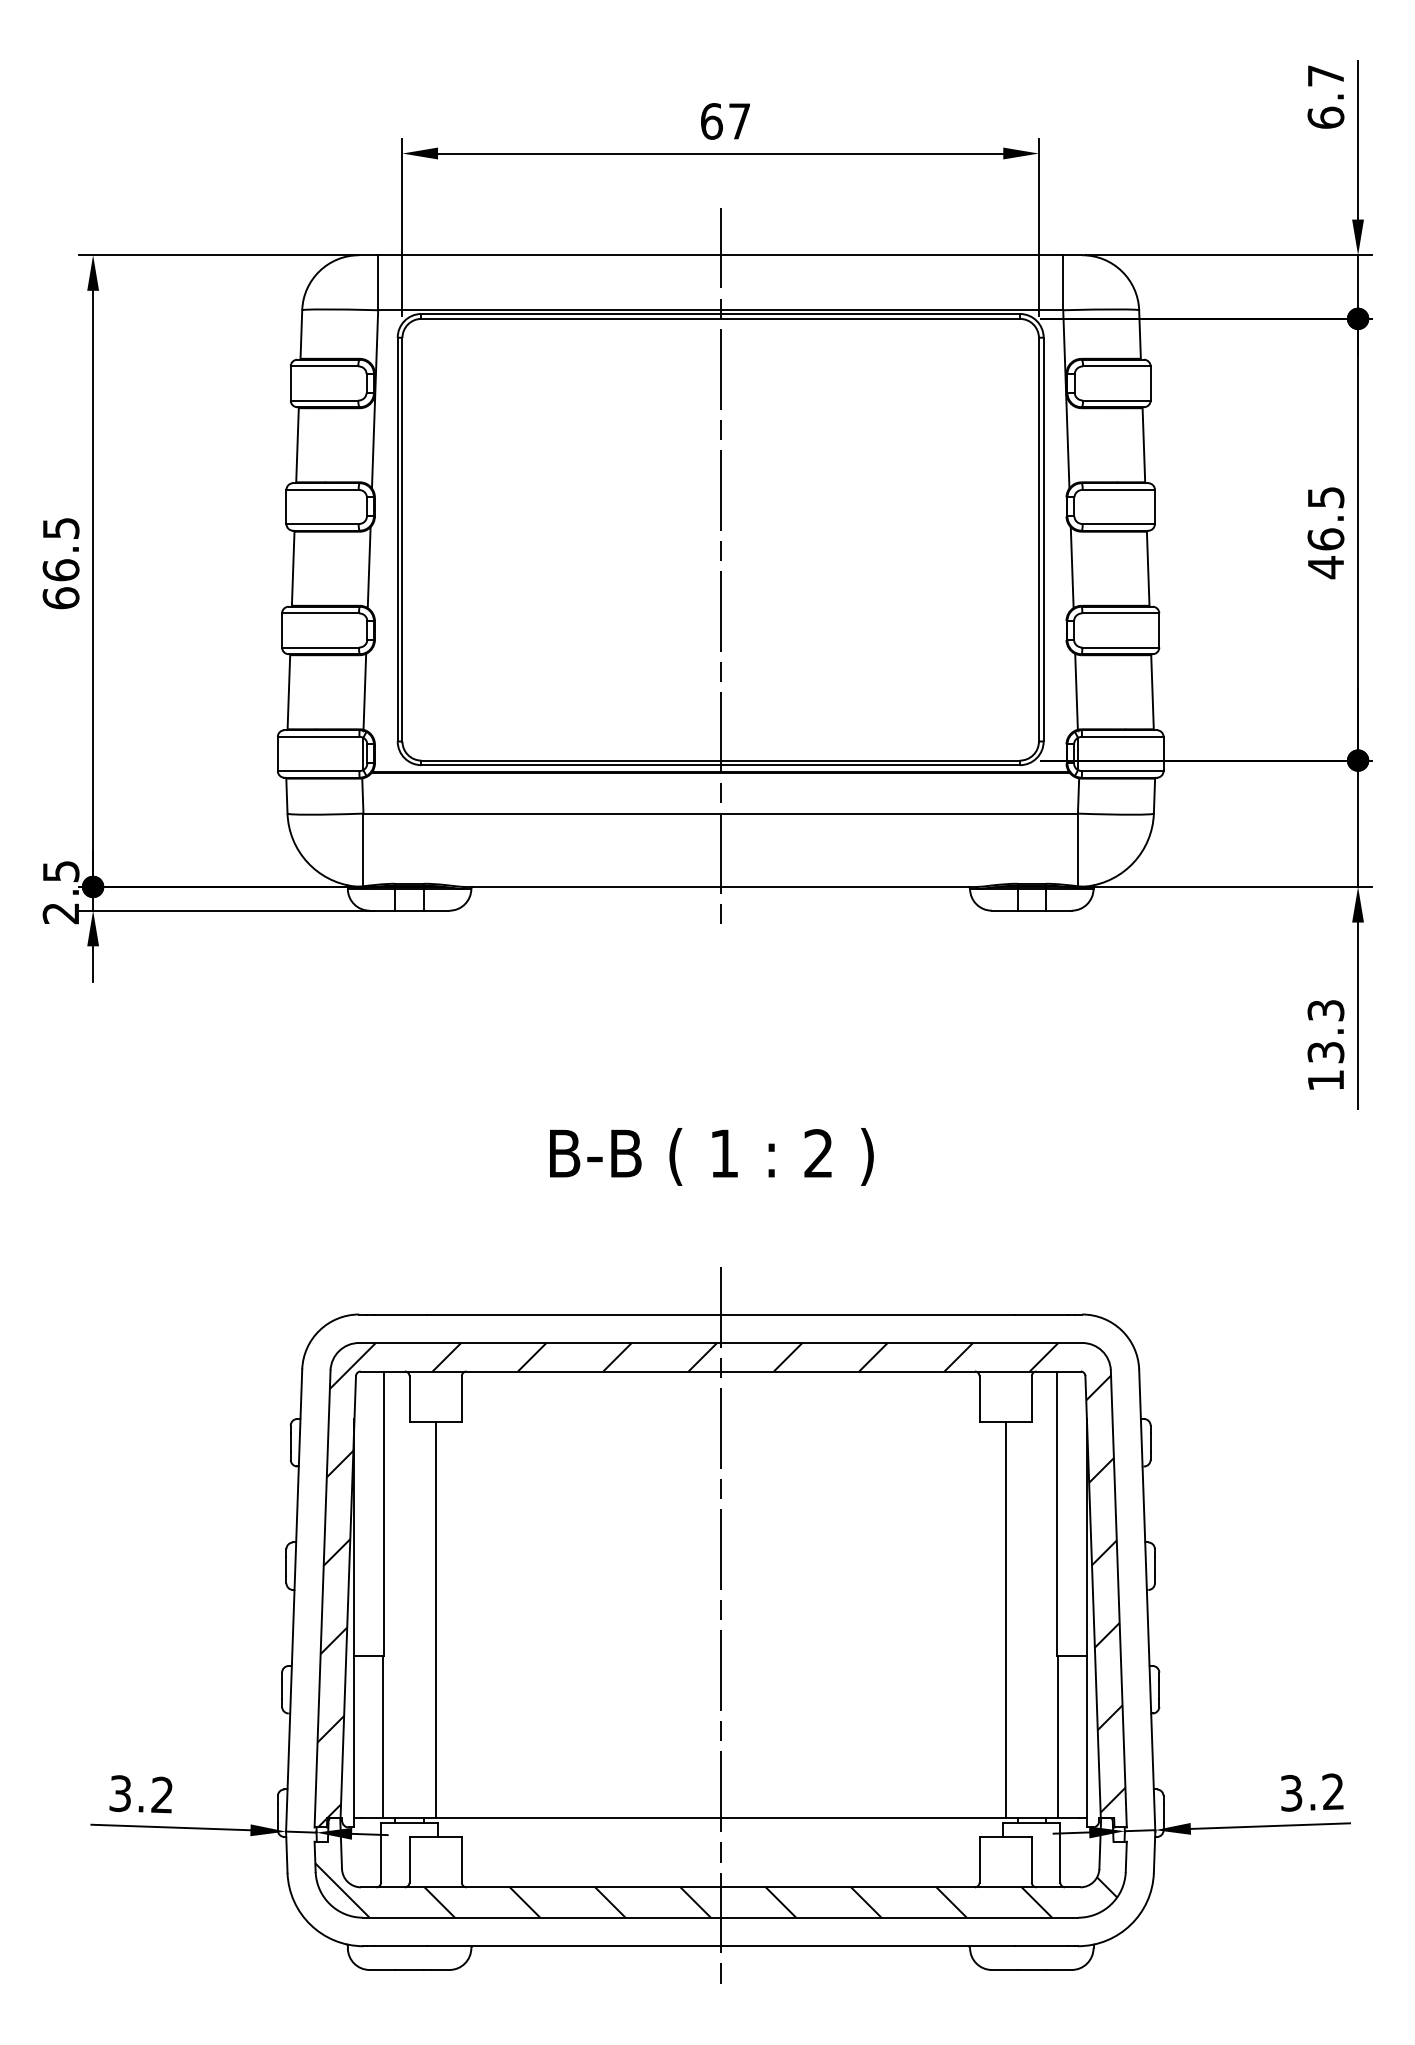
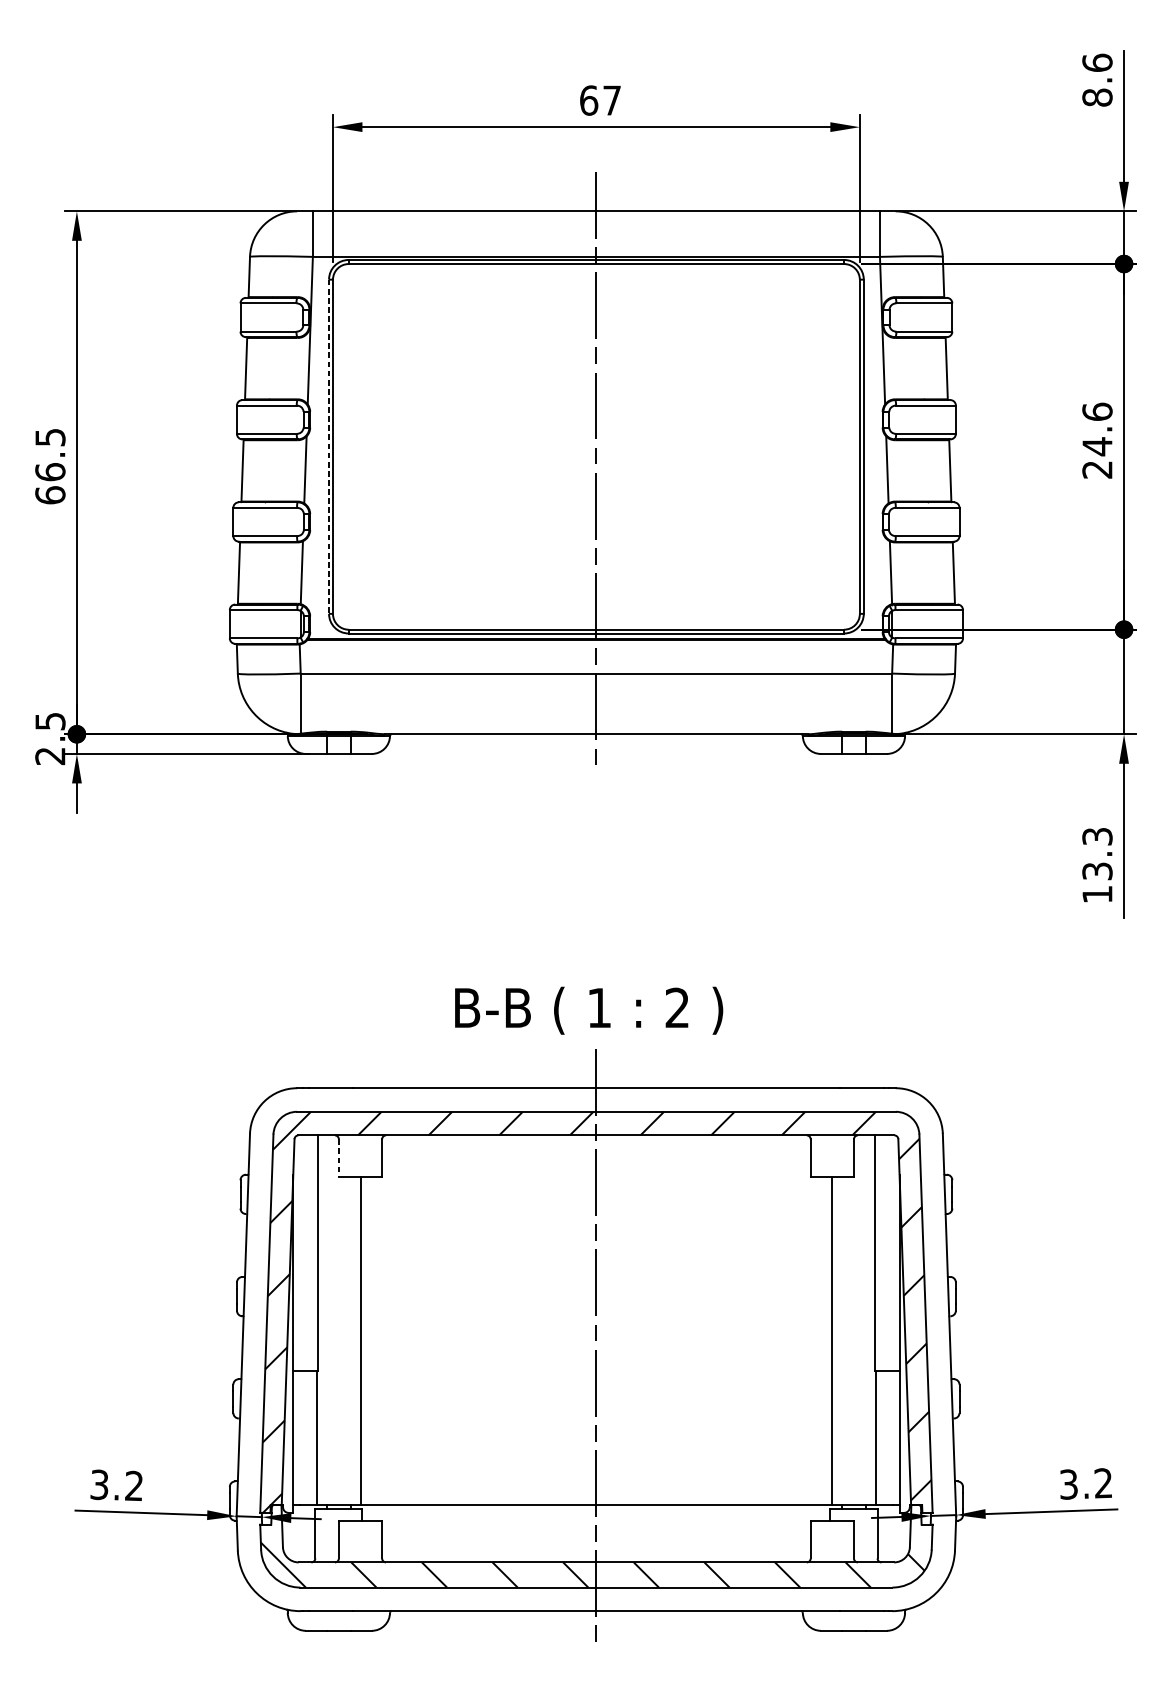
text: (1325, 96) -> (1097, 79), 6.7 -> 8.6
text: (1325, 532) -> (1097, 440), 46.5 -> 24.6
line: (397, 539) -> (328, 446), solid -> dashed
text: (711, 1156) -> (588, 1010), moved
line: (409, 1399) -> (338, 1158), solid -> dashed

